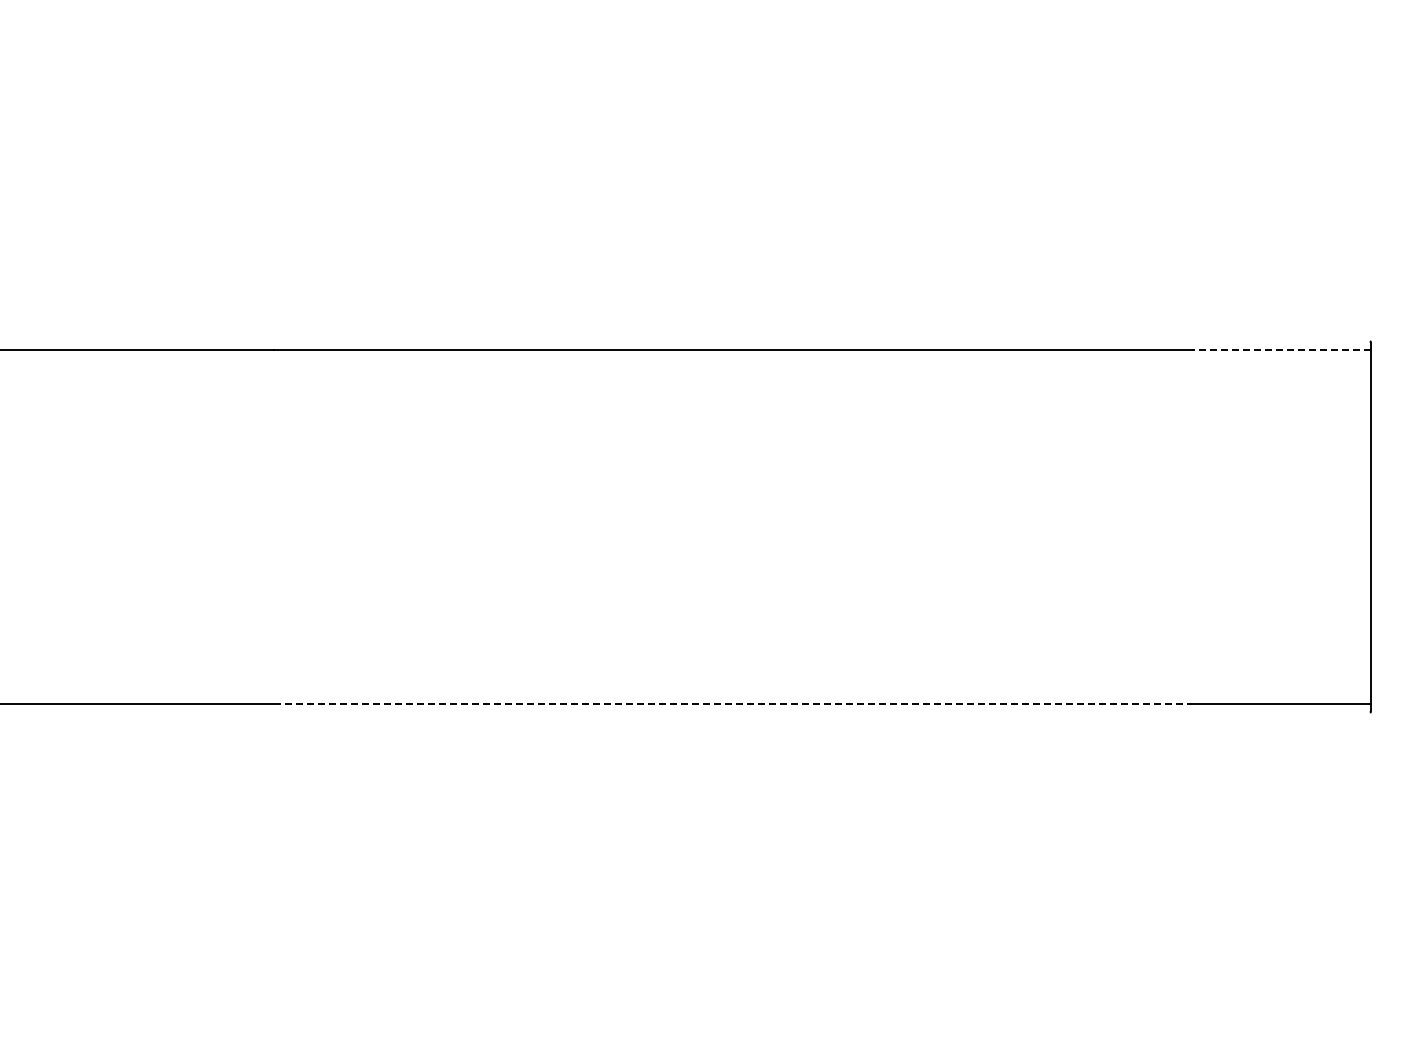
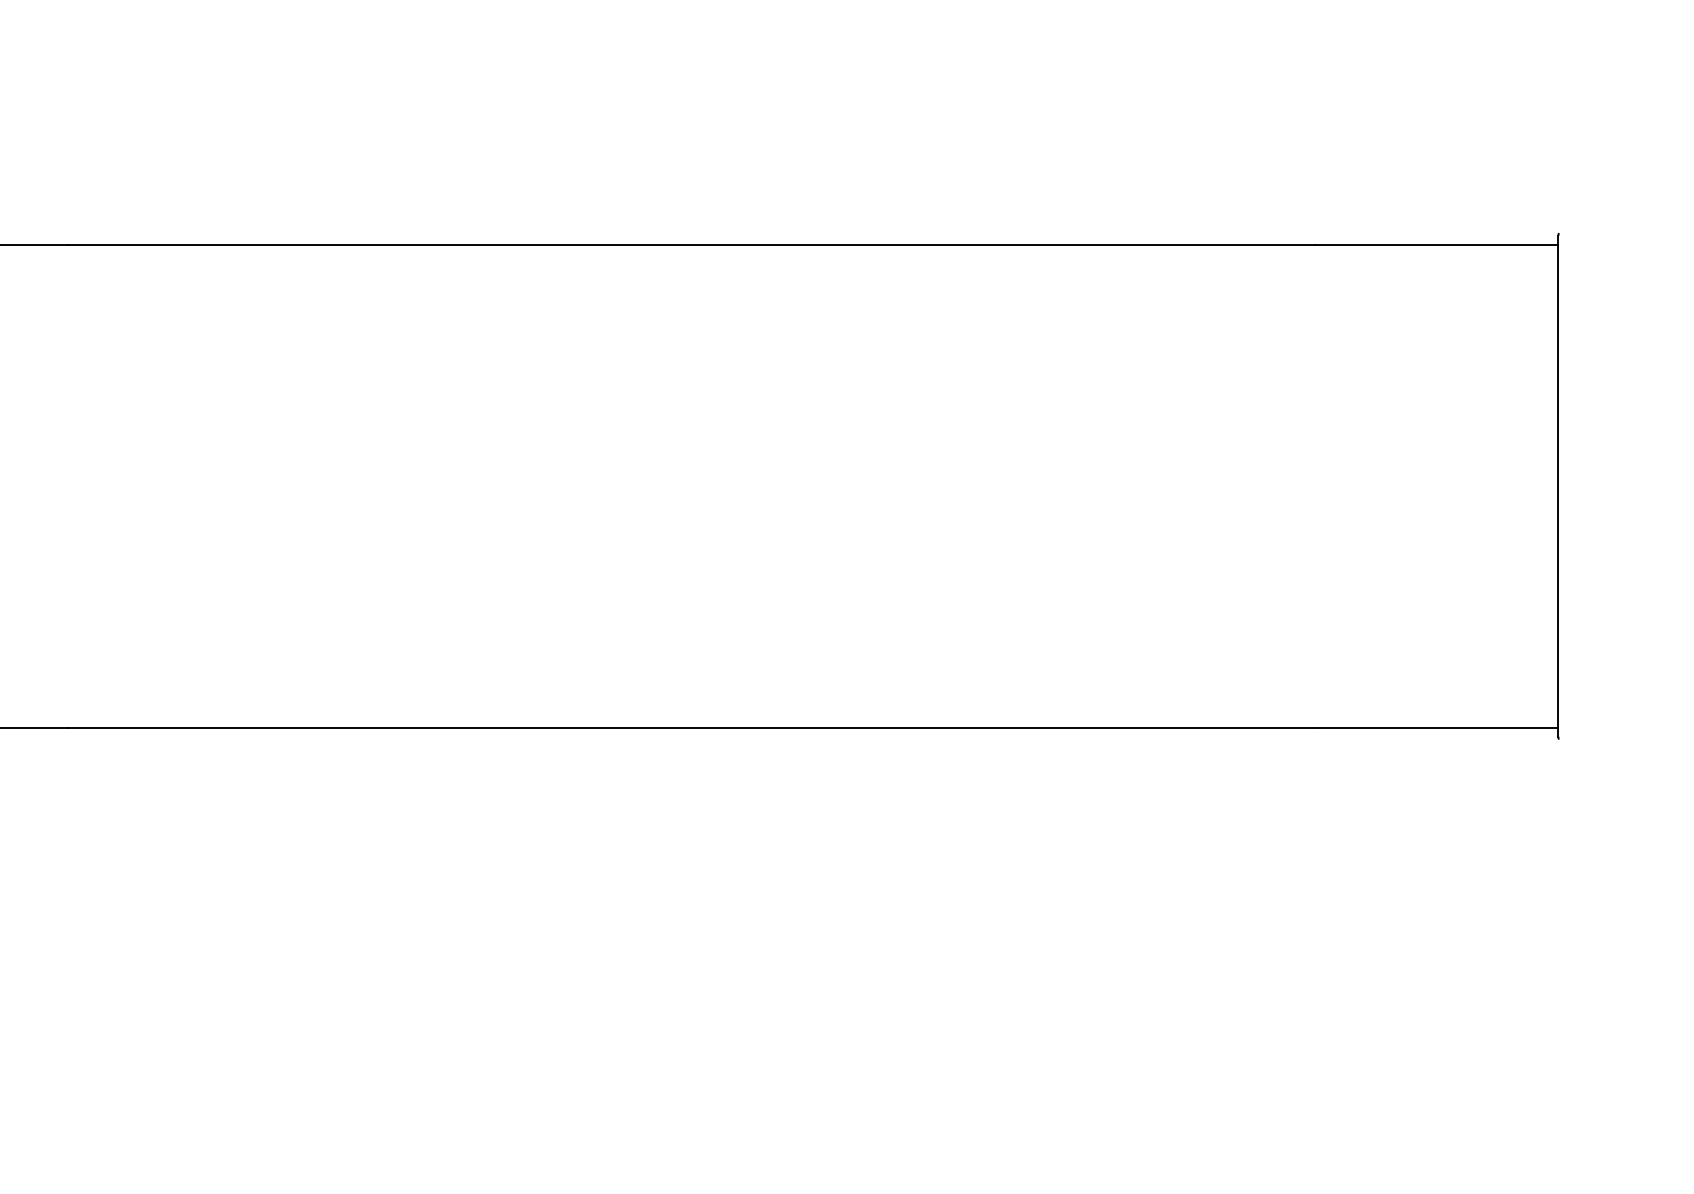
line: (1280, 349) -> (1435, 245), dashed -> solid
line: (733, 704) -> (692, 727), dashed -> solid

